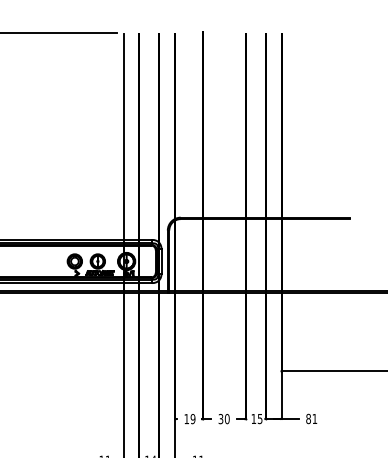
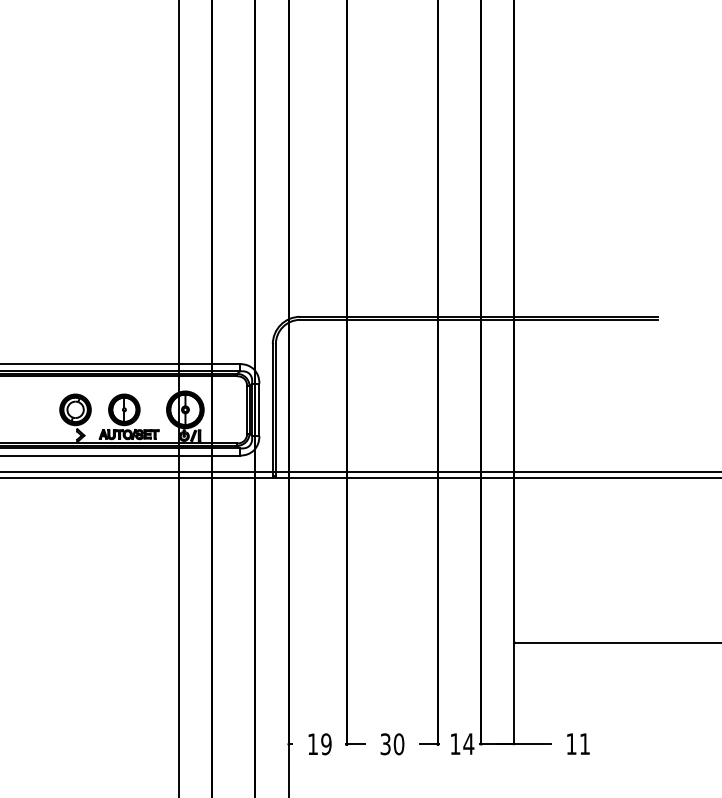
text: (308, 418) -> (571, 743), 81 -> 11
text: (259, 419) -> (467, 745), 15 -> 14

